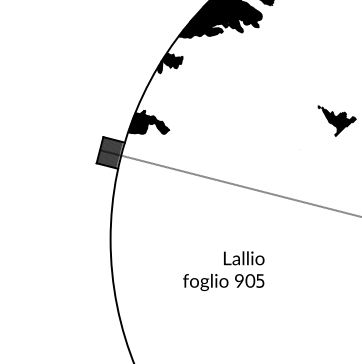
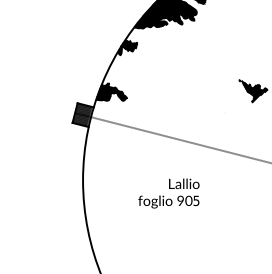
text: (223, 271) -> (168, 193), moved

